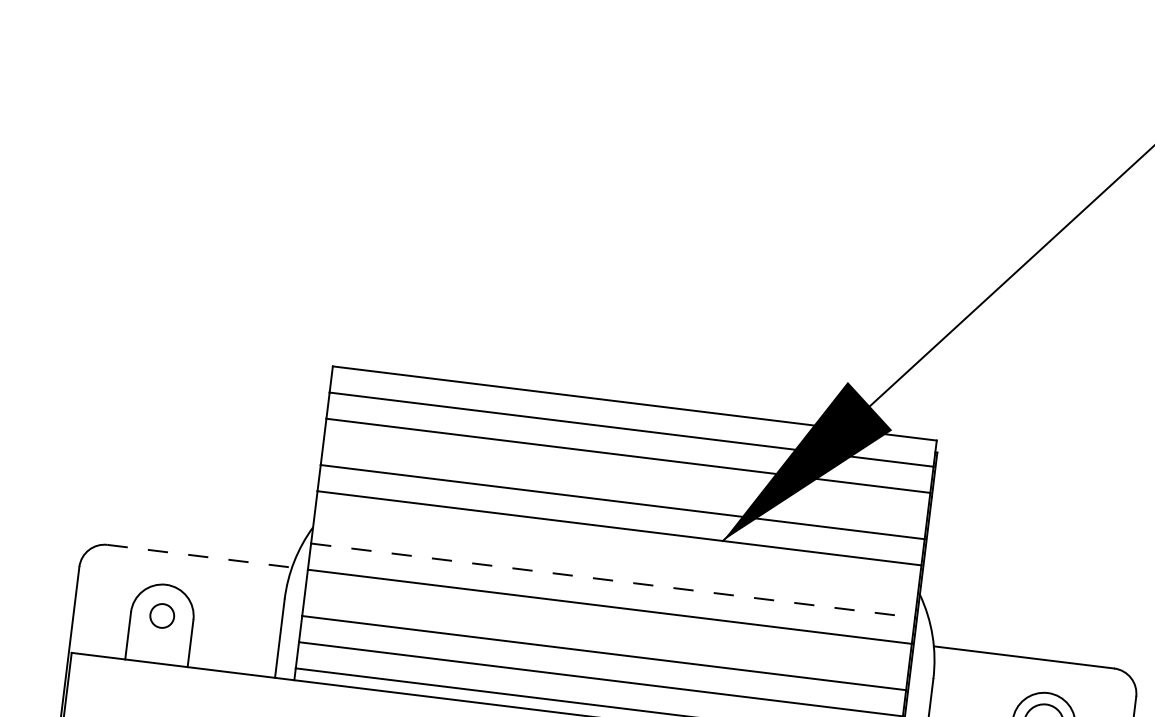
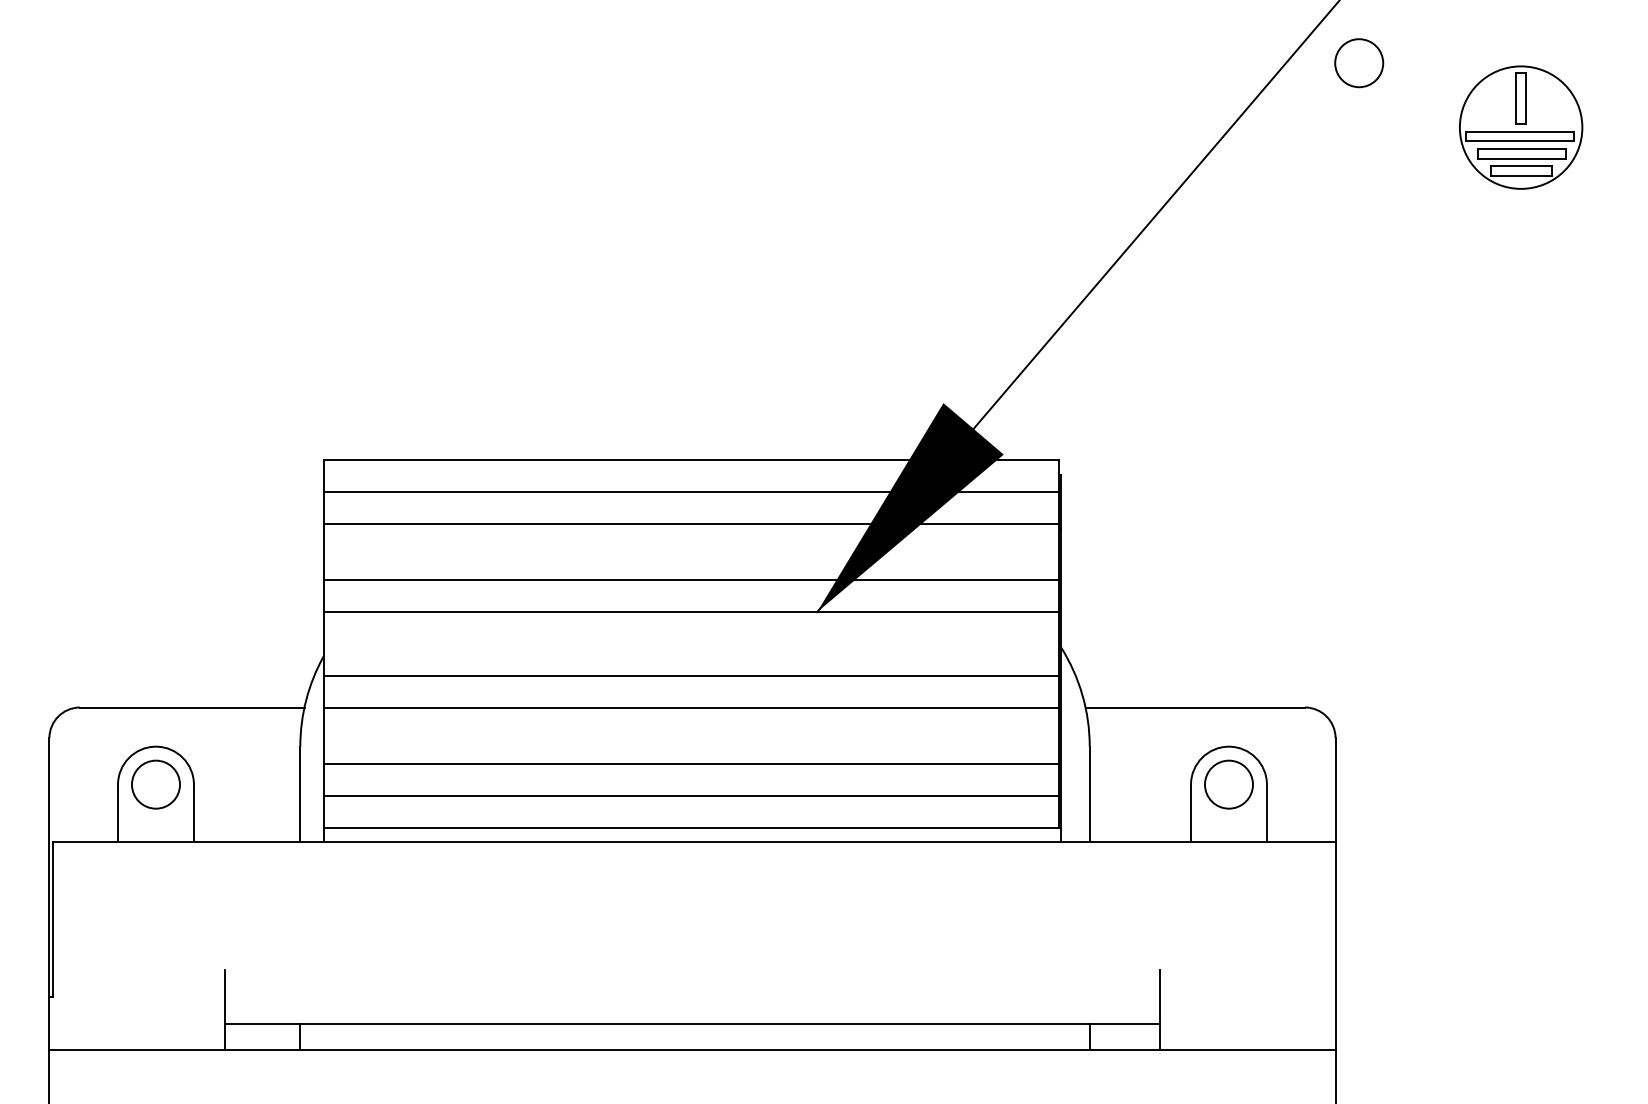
line: (200, 556) -> (192, 707), dashed -> solid
line: (613, 580) -> (691, 675), dashed -> solid
circle: (161, 615) -> (155, 784), size x1.67

